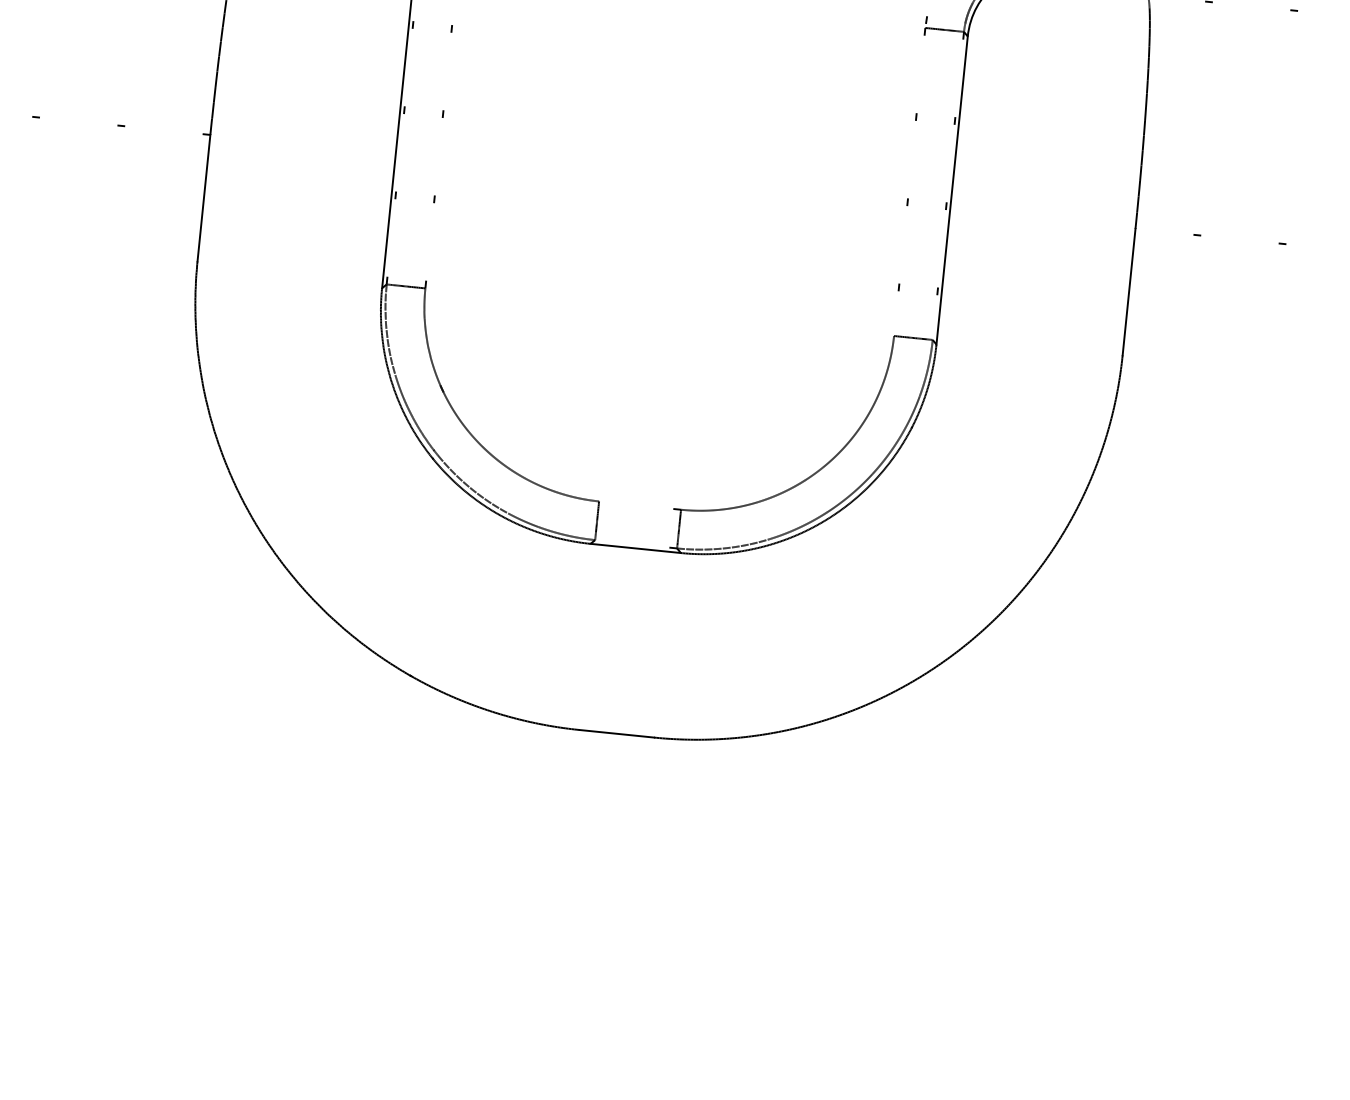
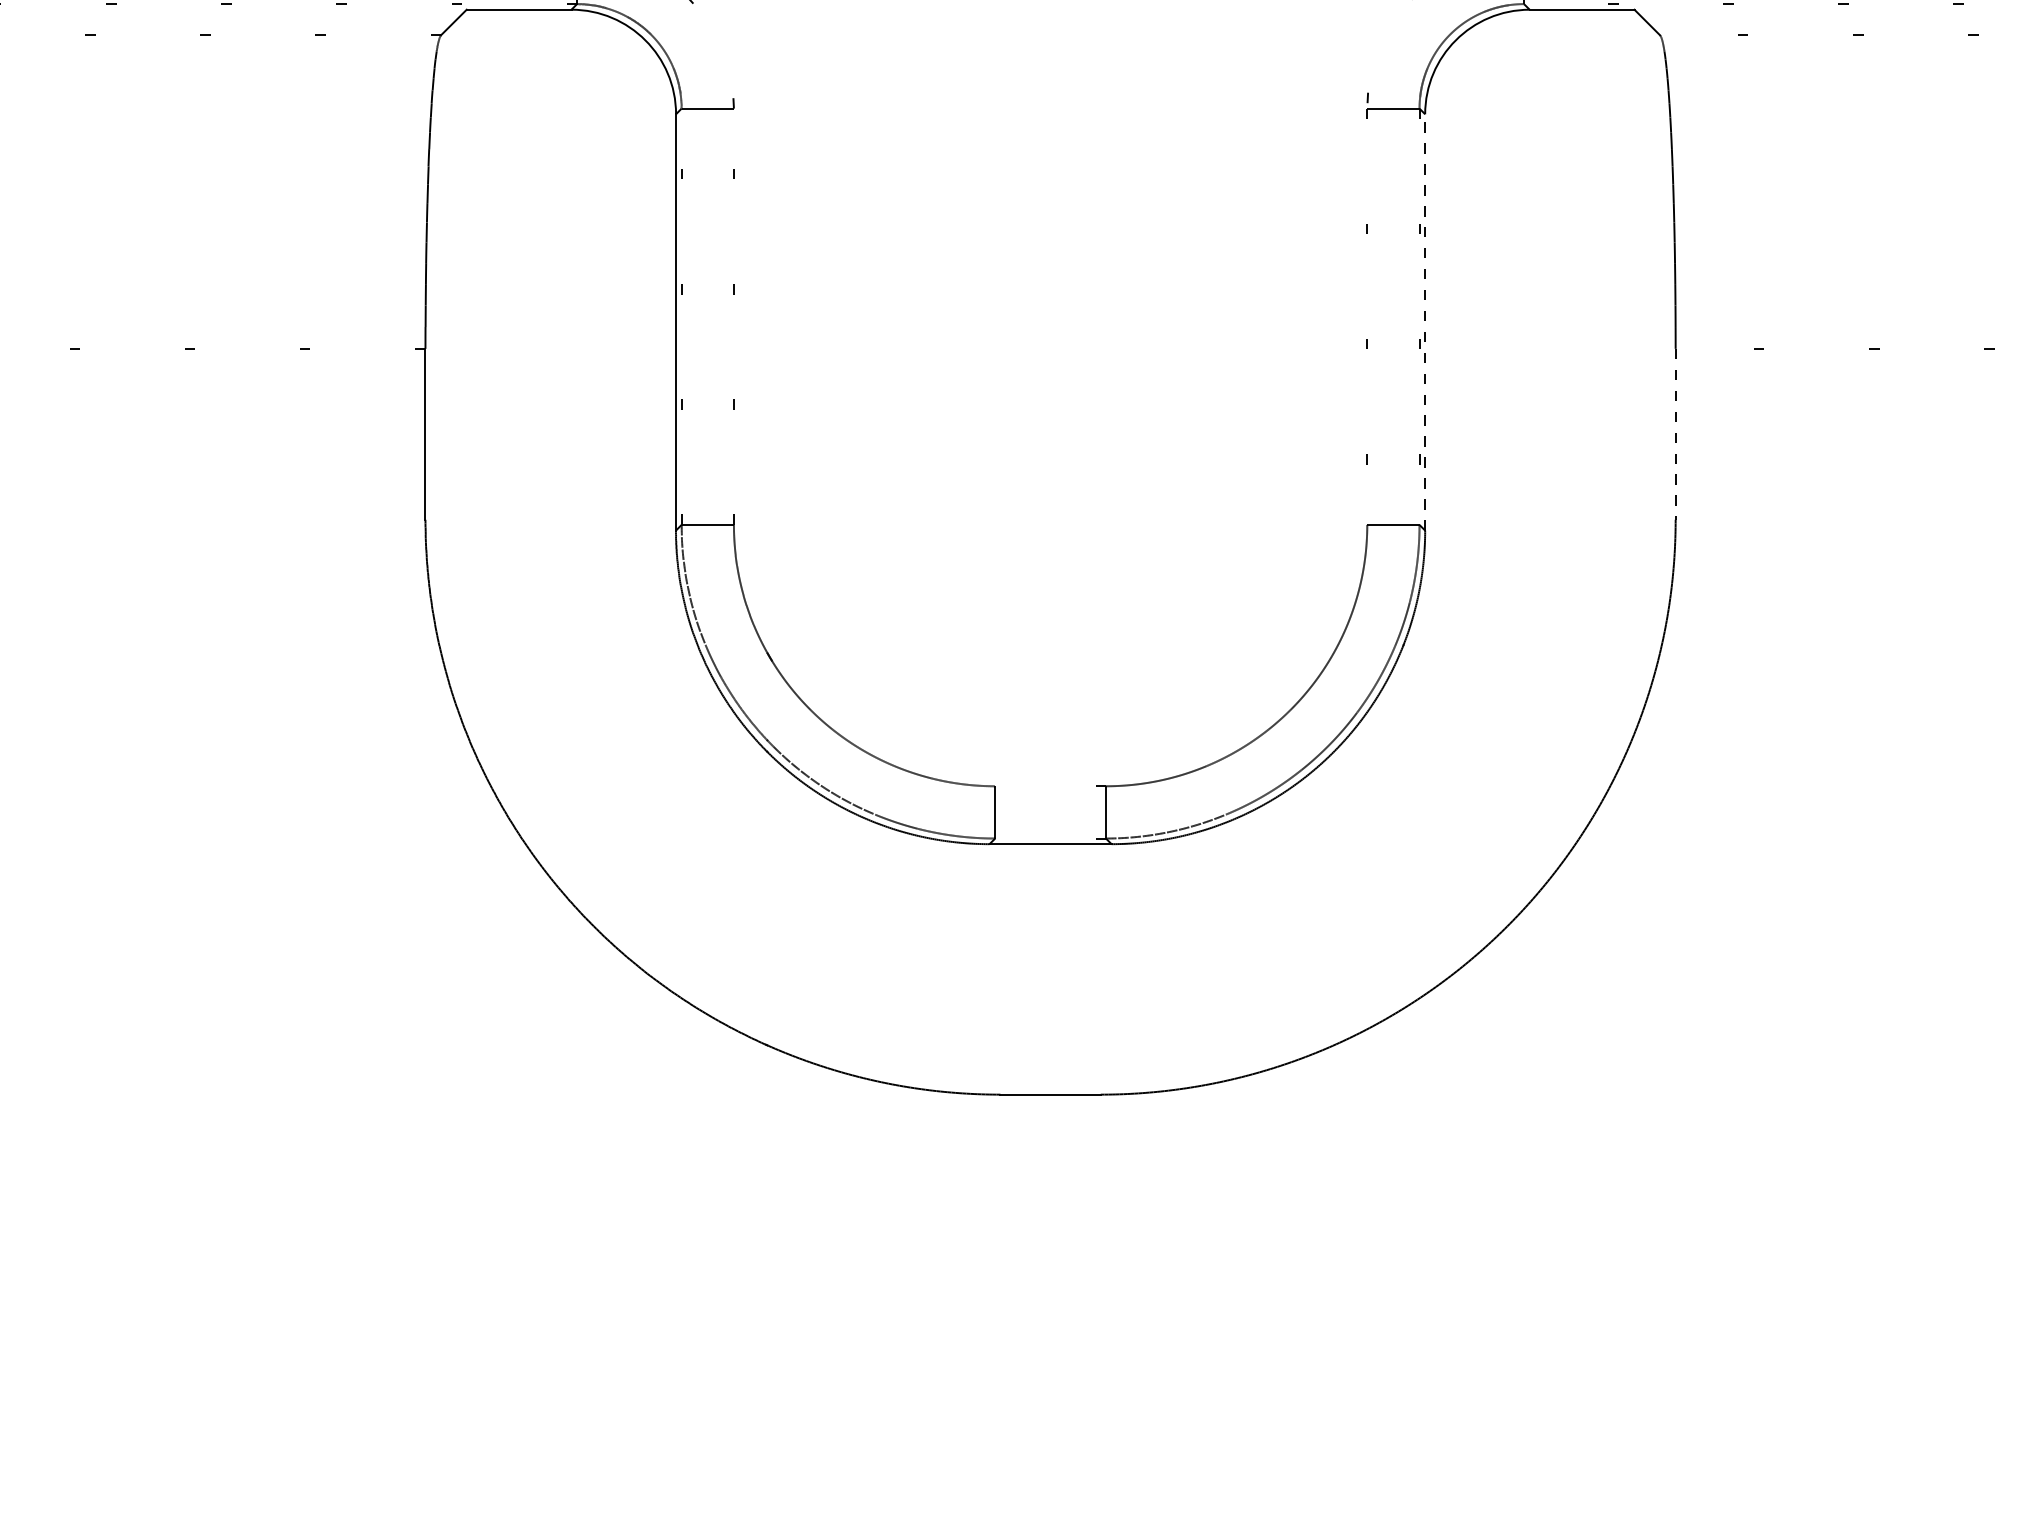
line: (952, 189) -> (1425, 321), solid -> dashed
line: (1128, 292) -> (1675, 434), solid -> dashed

